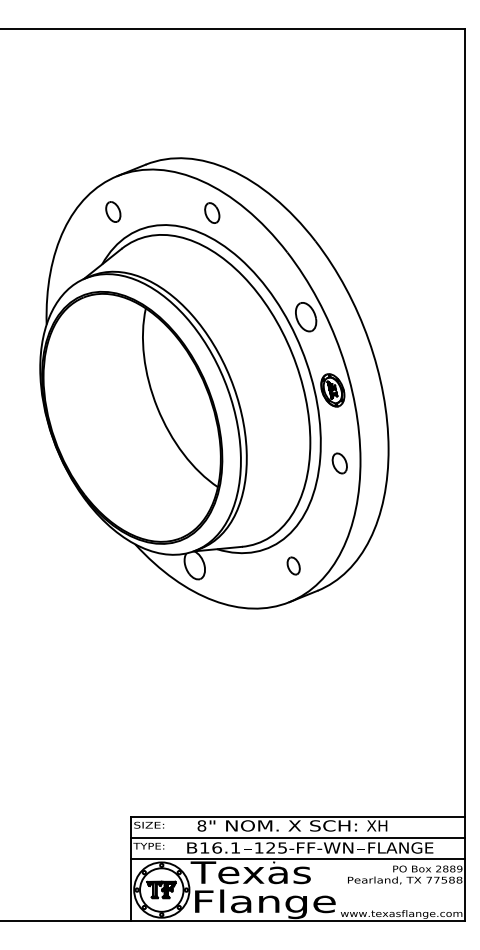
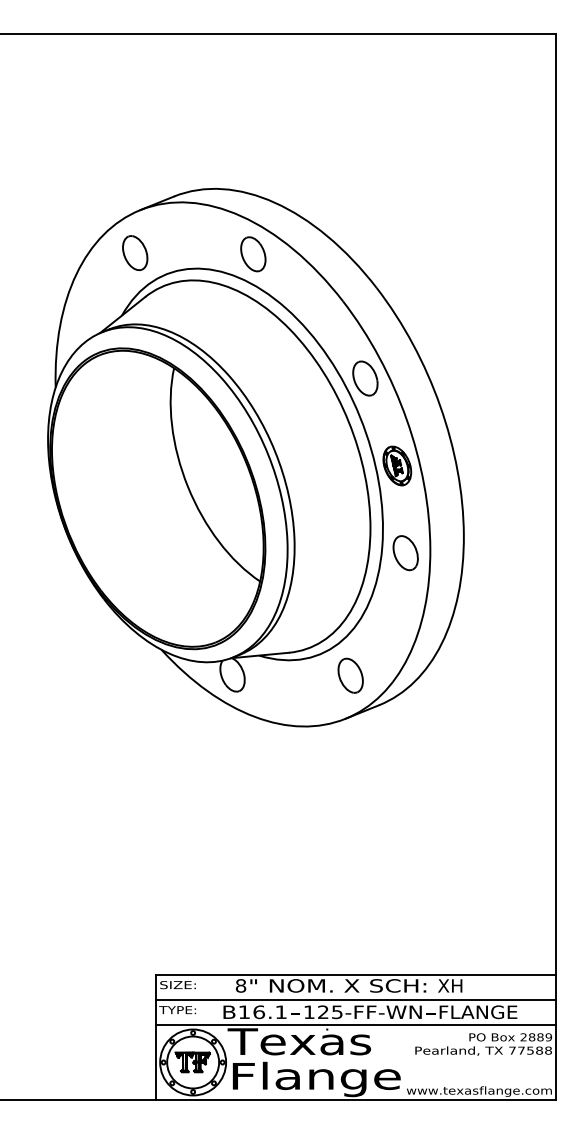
part: (113, 211) -> (135, 252), size x1.43
part: (212, 213) -> (253, 254), size x1.43
part: (339, 463) -> (405, 553), size x1.43
part: (293, 565) -> (350, 675), size x1.67

